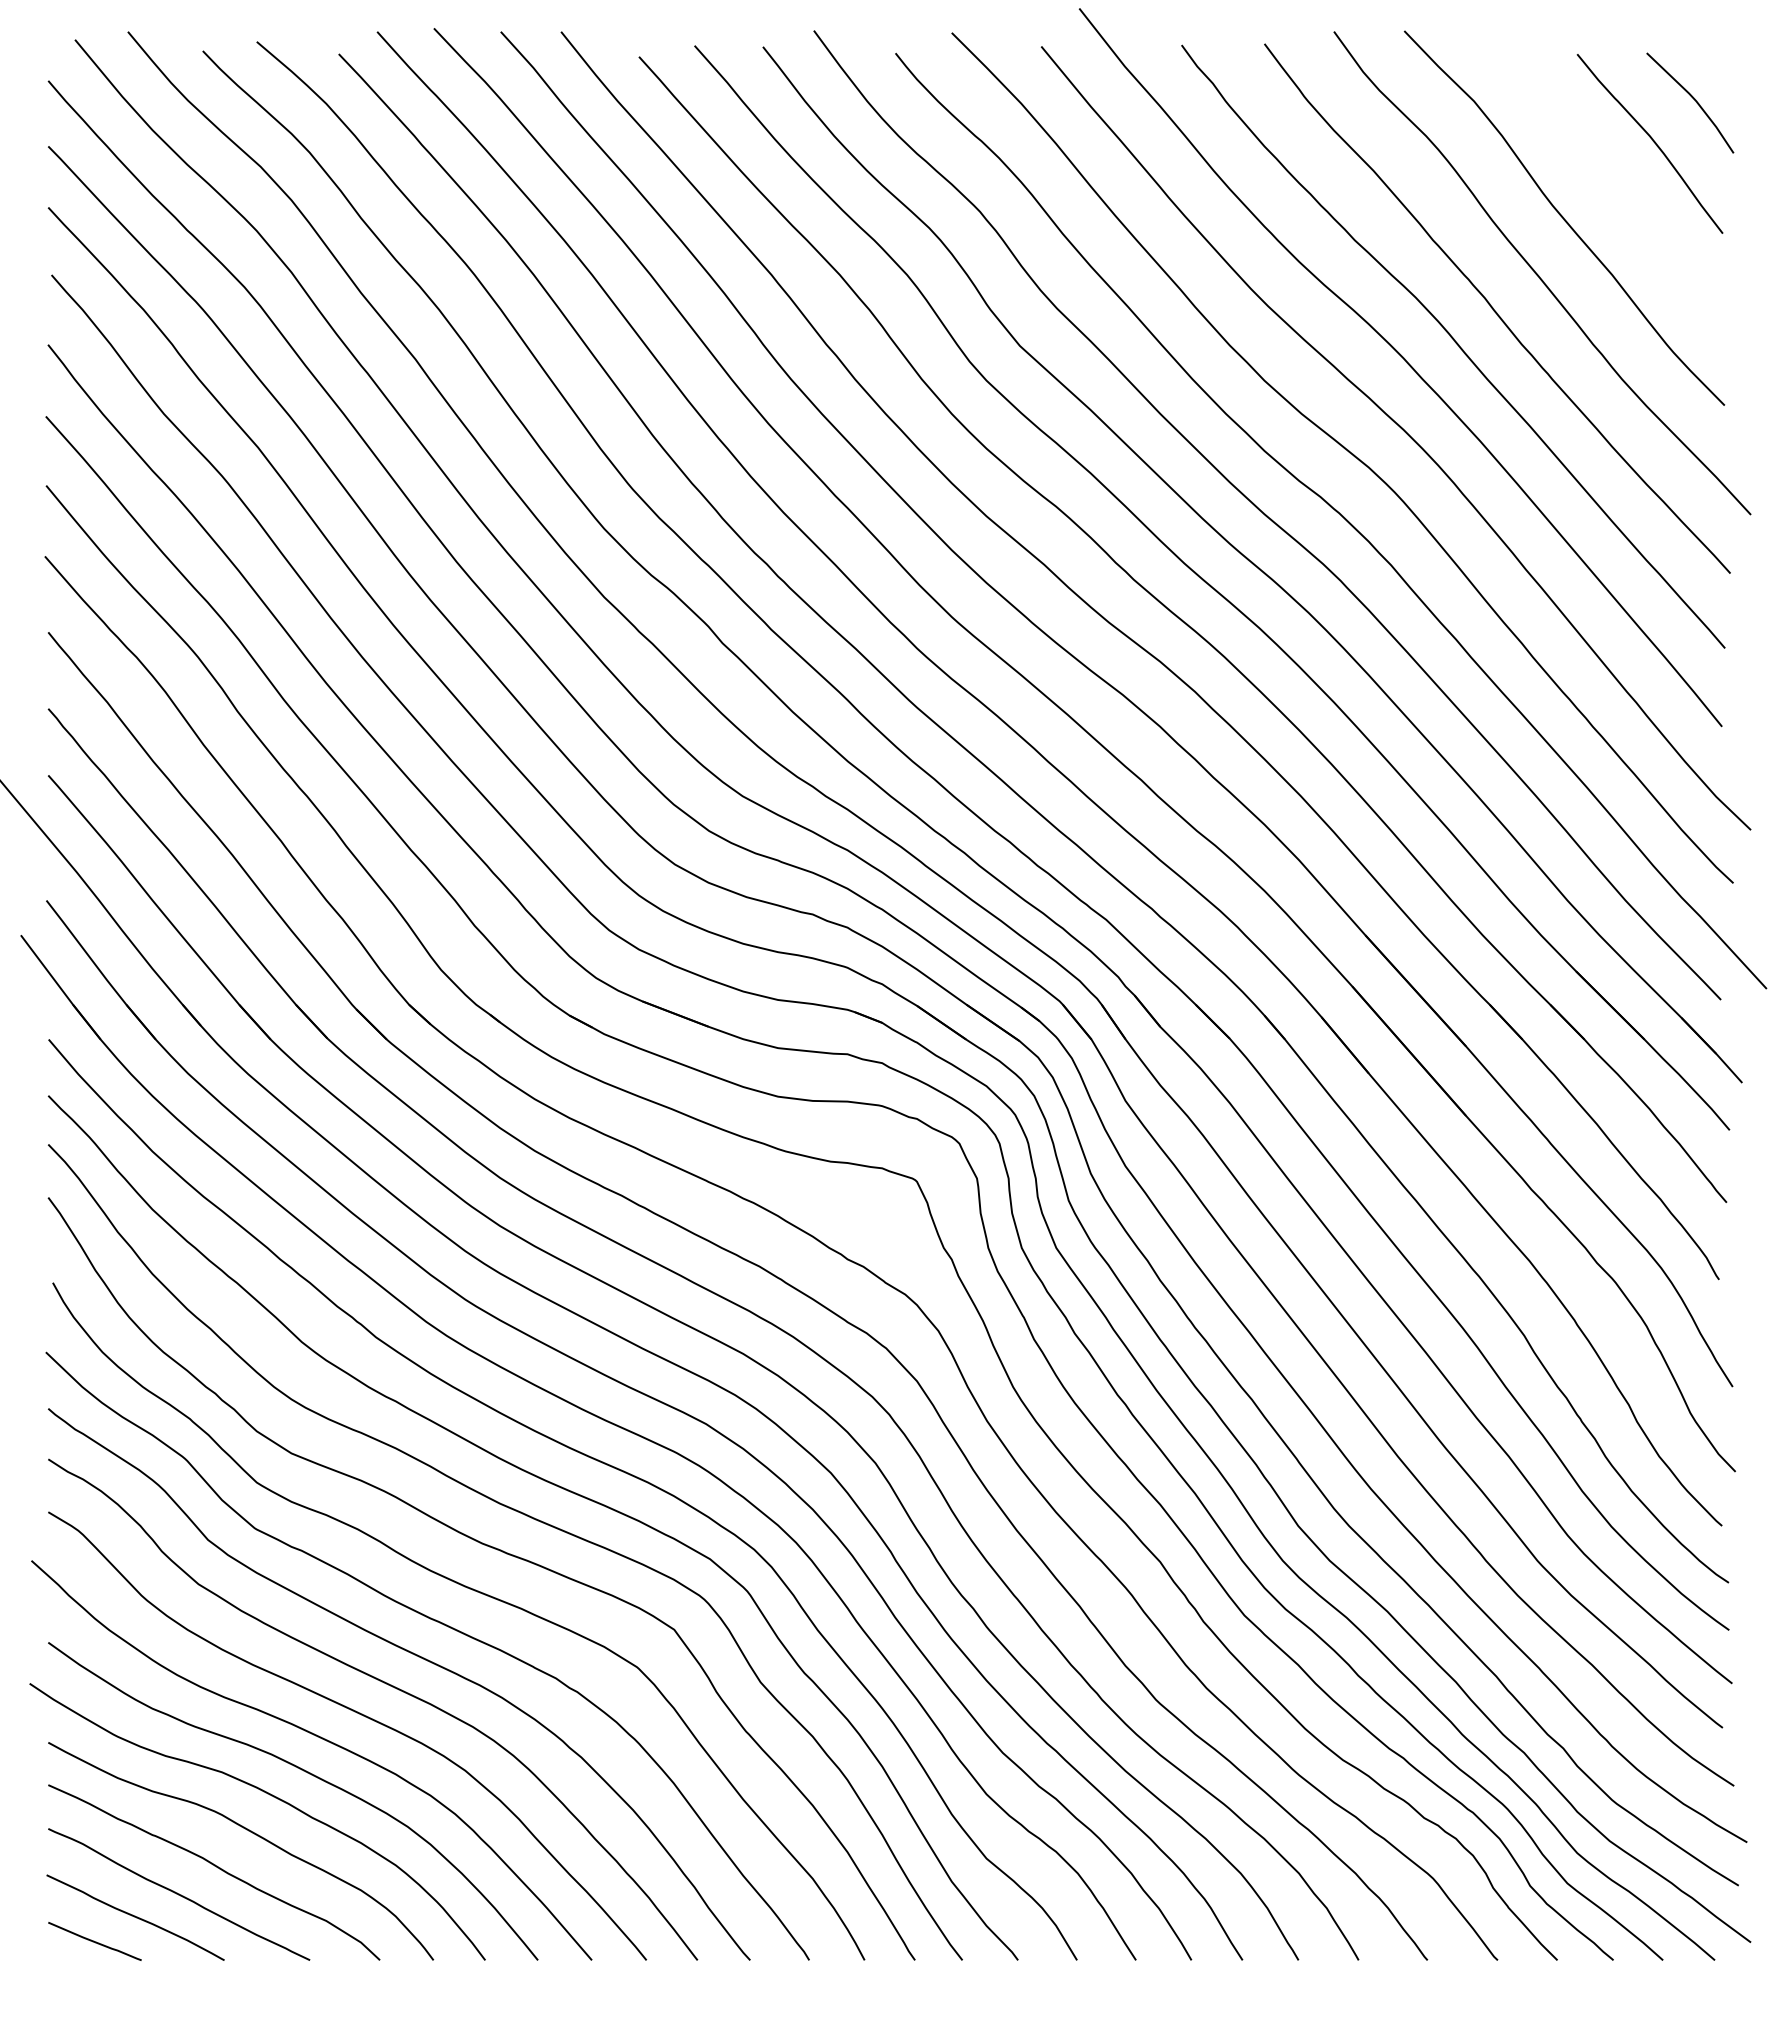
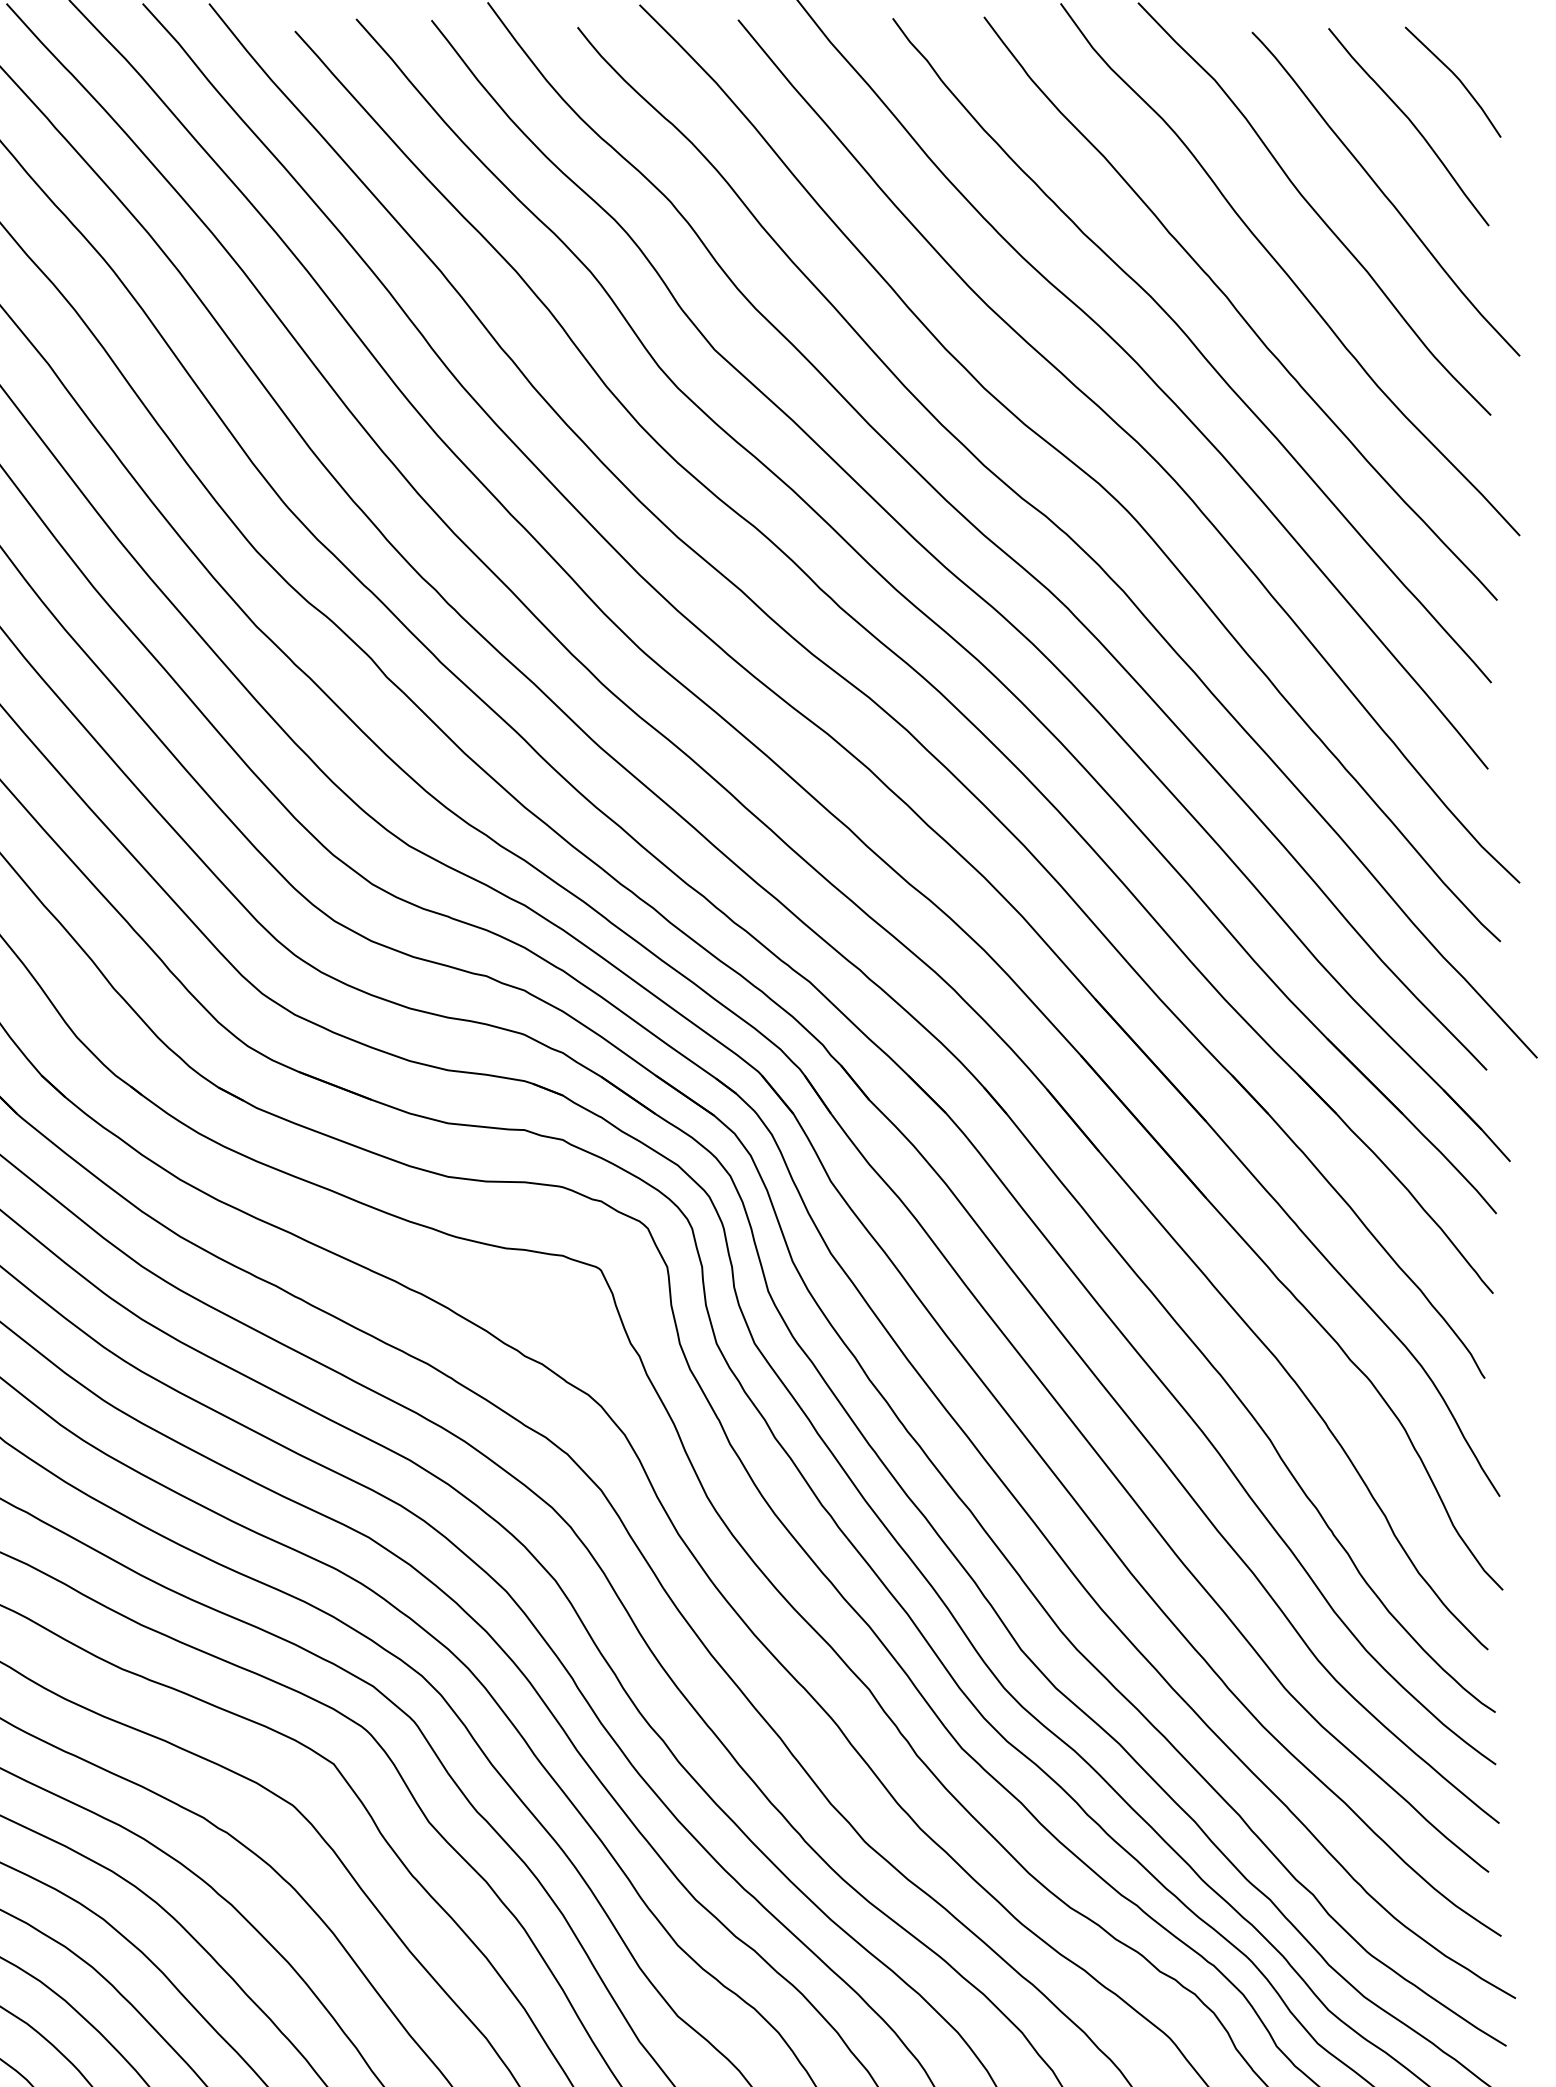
curve: (1628, 204) -> (1385, 193), added

